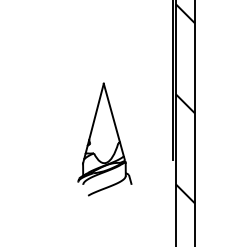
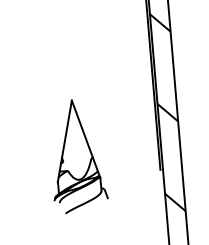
part: (104, 139) -> (77, 156), moved

